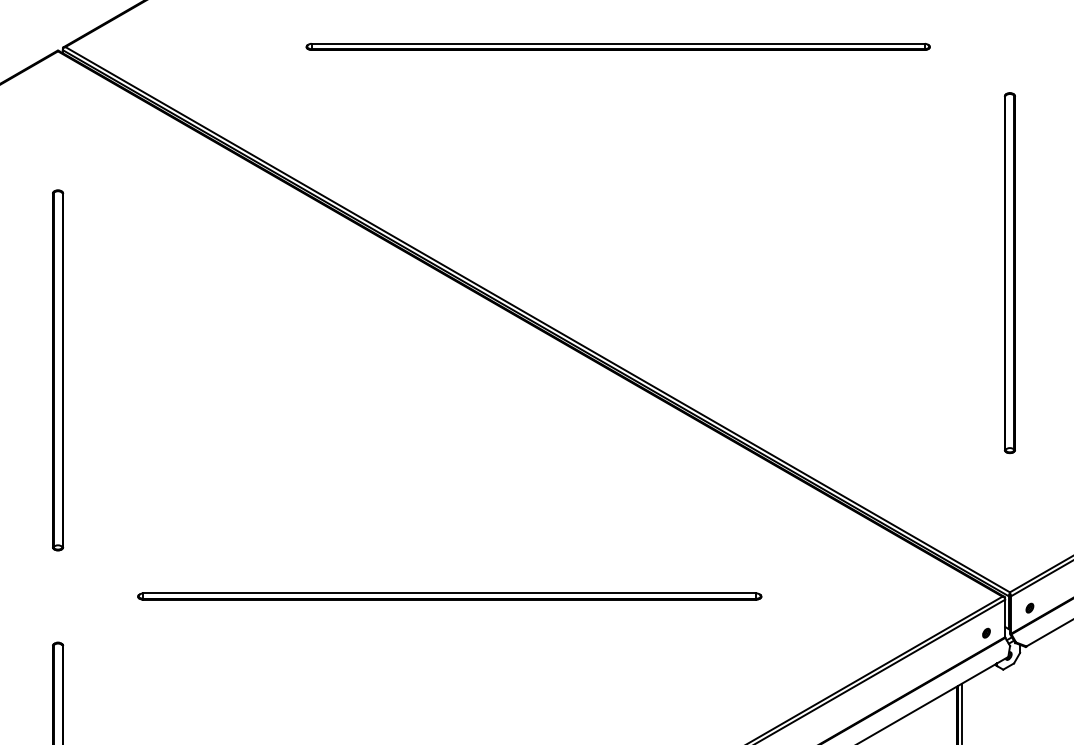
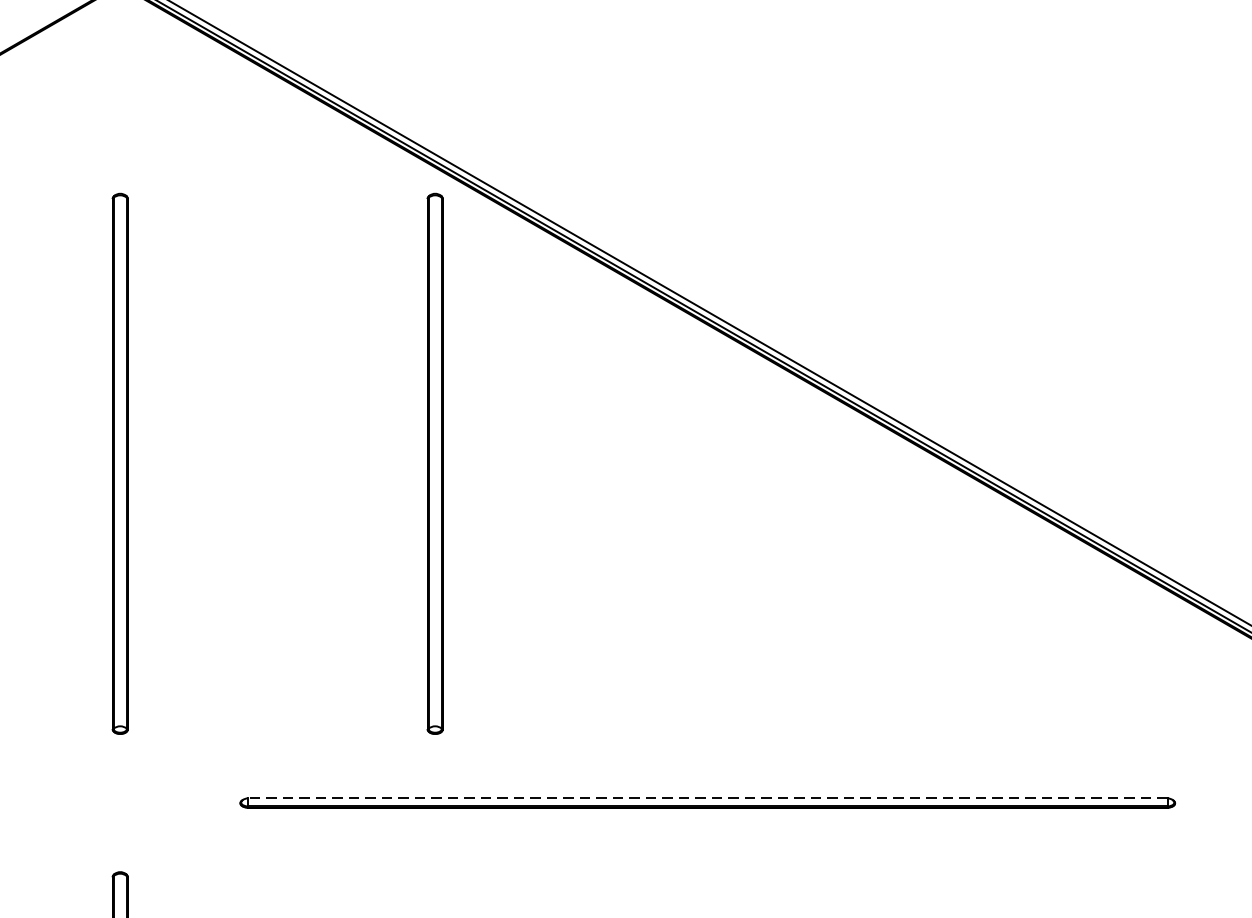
part: (268, 370) -> (435, 464), added
line: (449, 593) -> (707, 798), solid -> dashed

